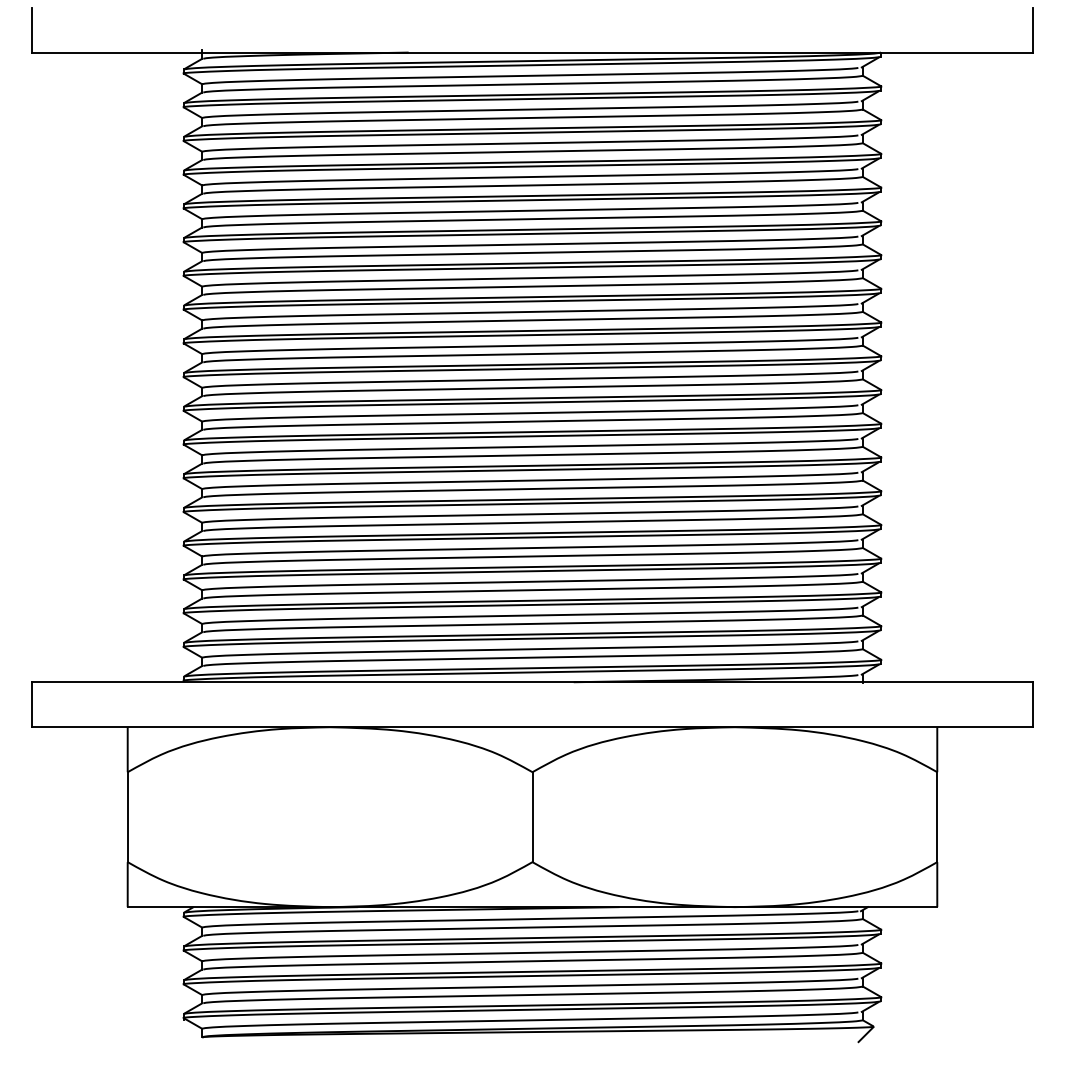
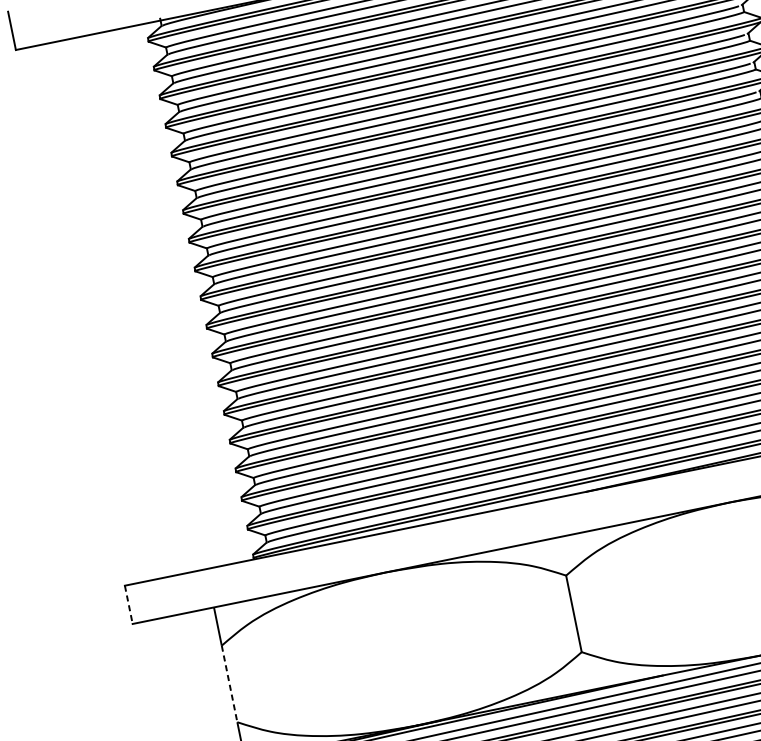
line: (32, 705) -> (129, 605), solid -> dashed
line: (127, 817) -> (229, 684), solid -> dashed

